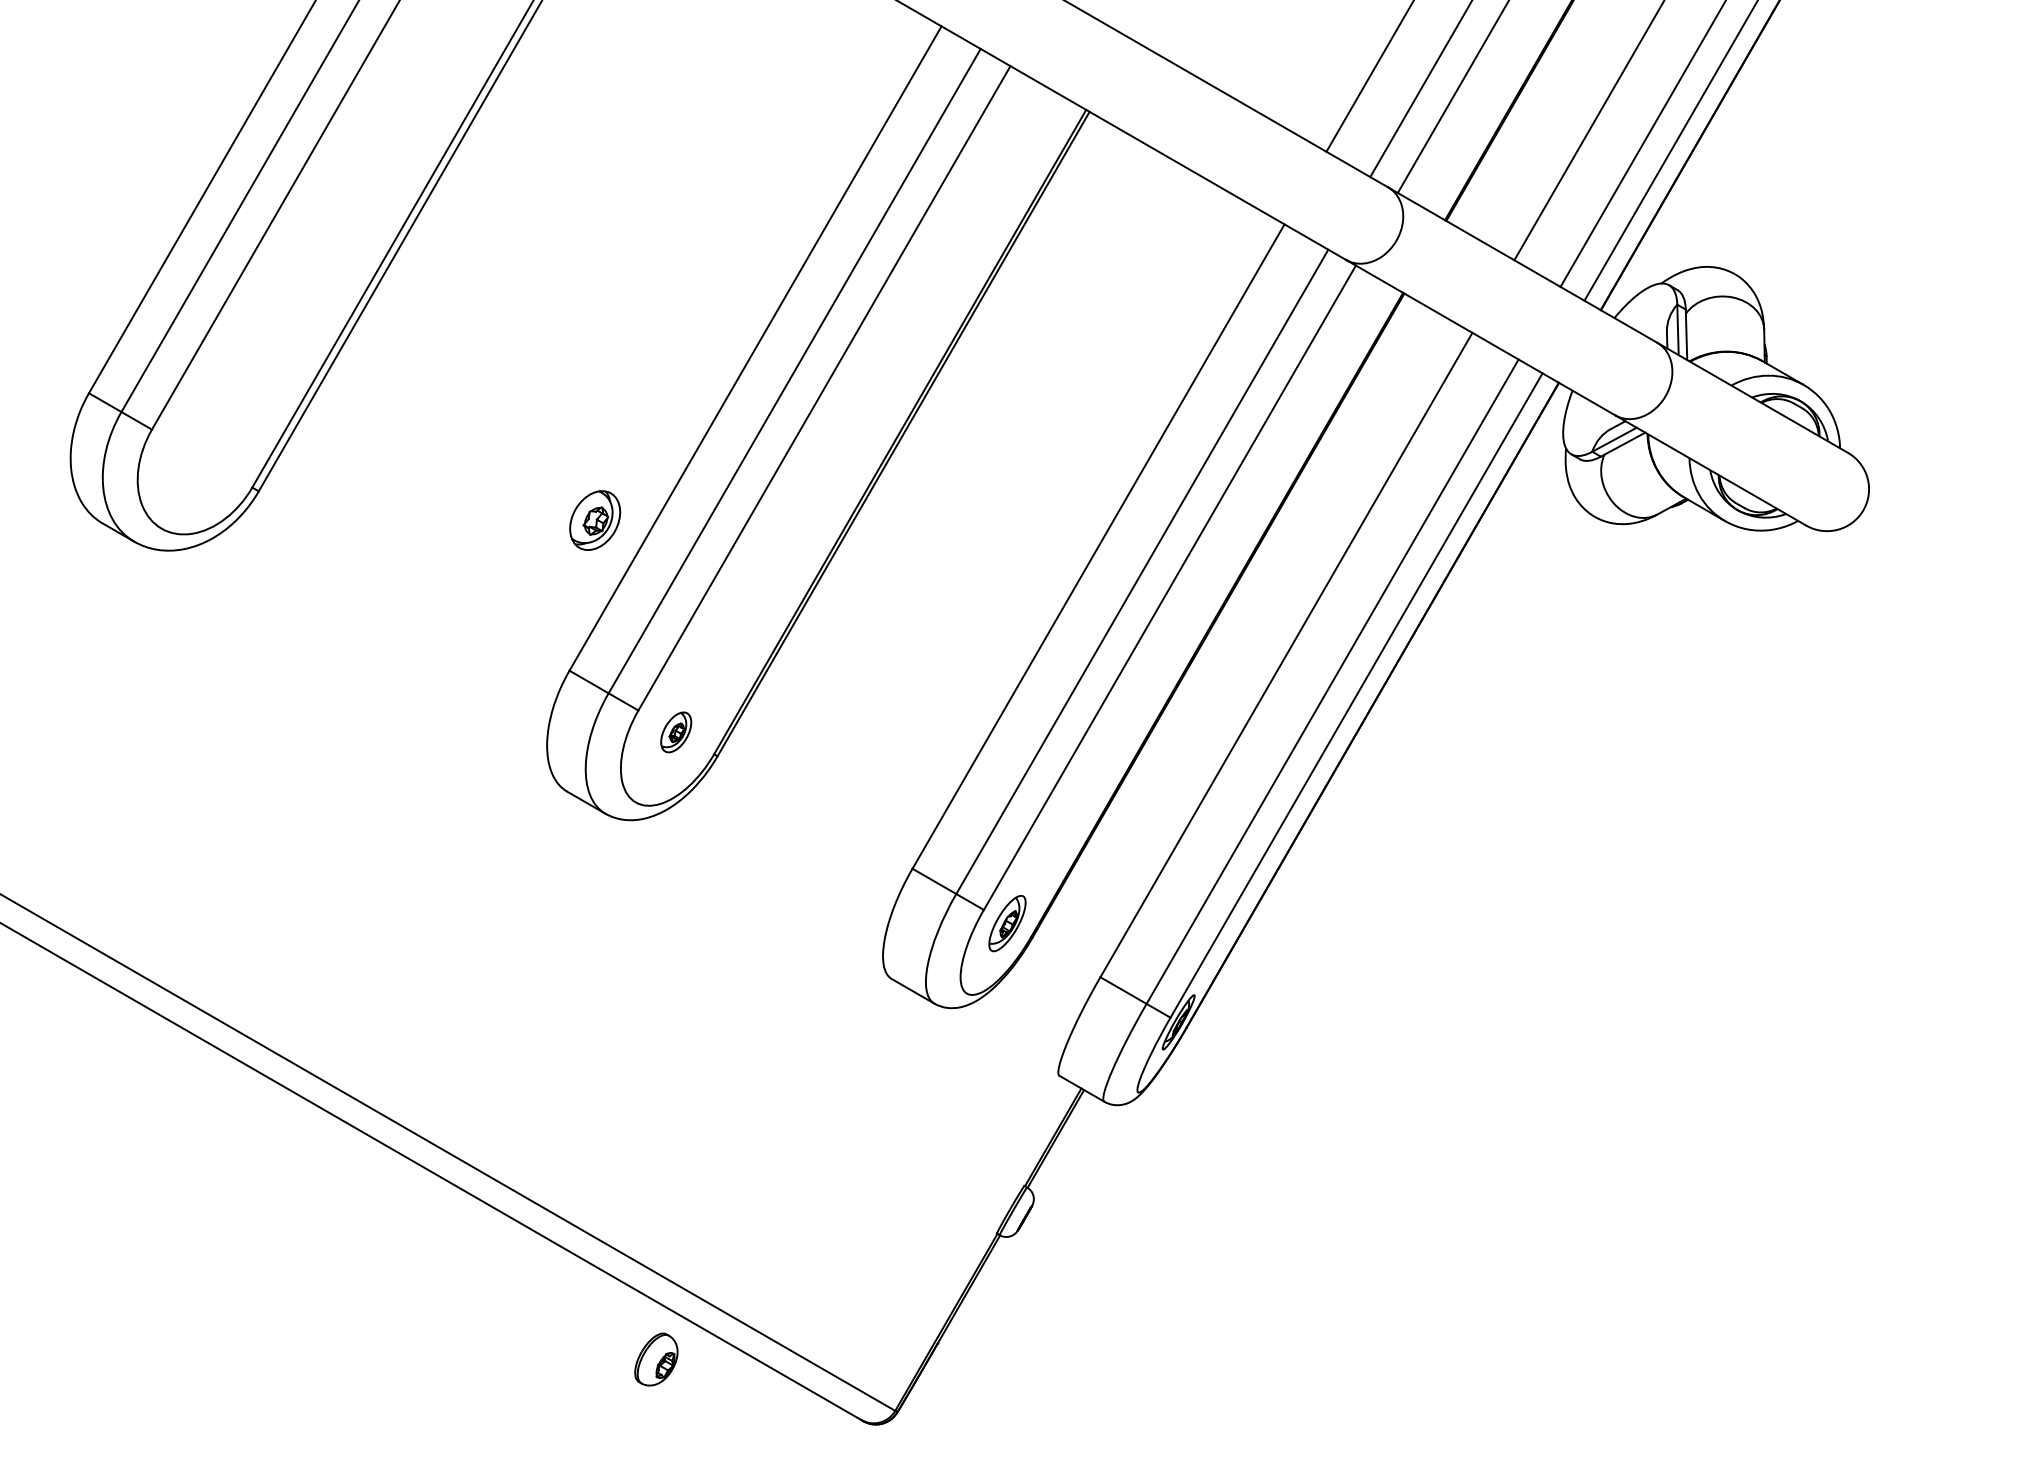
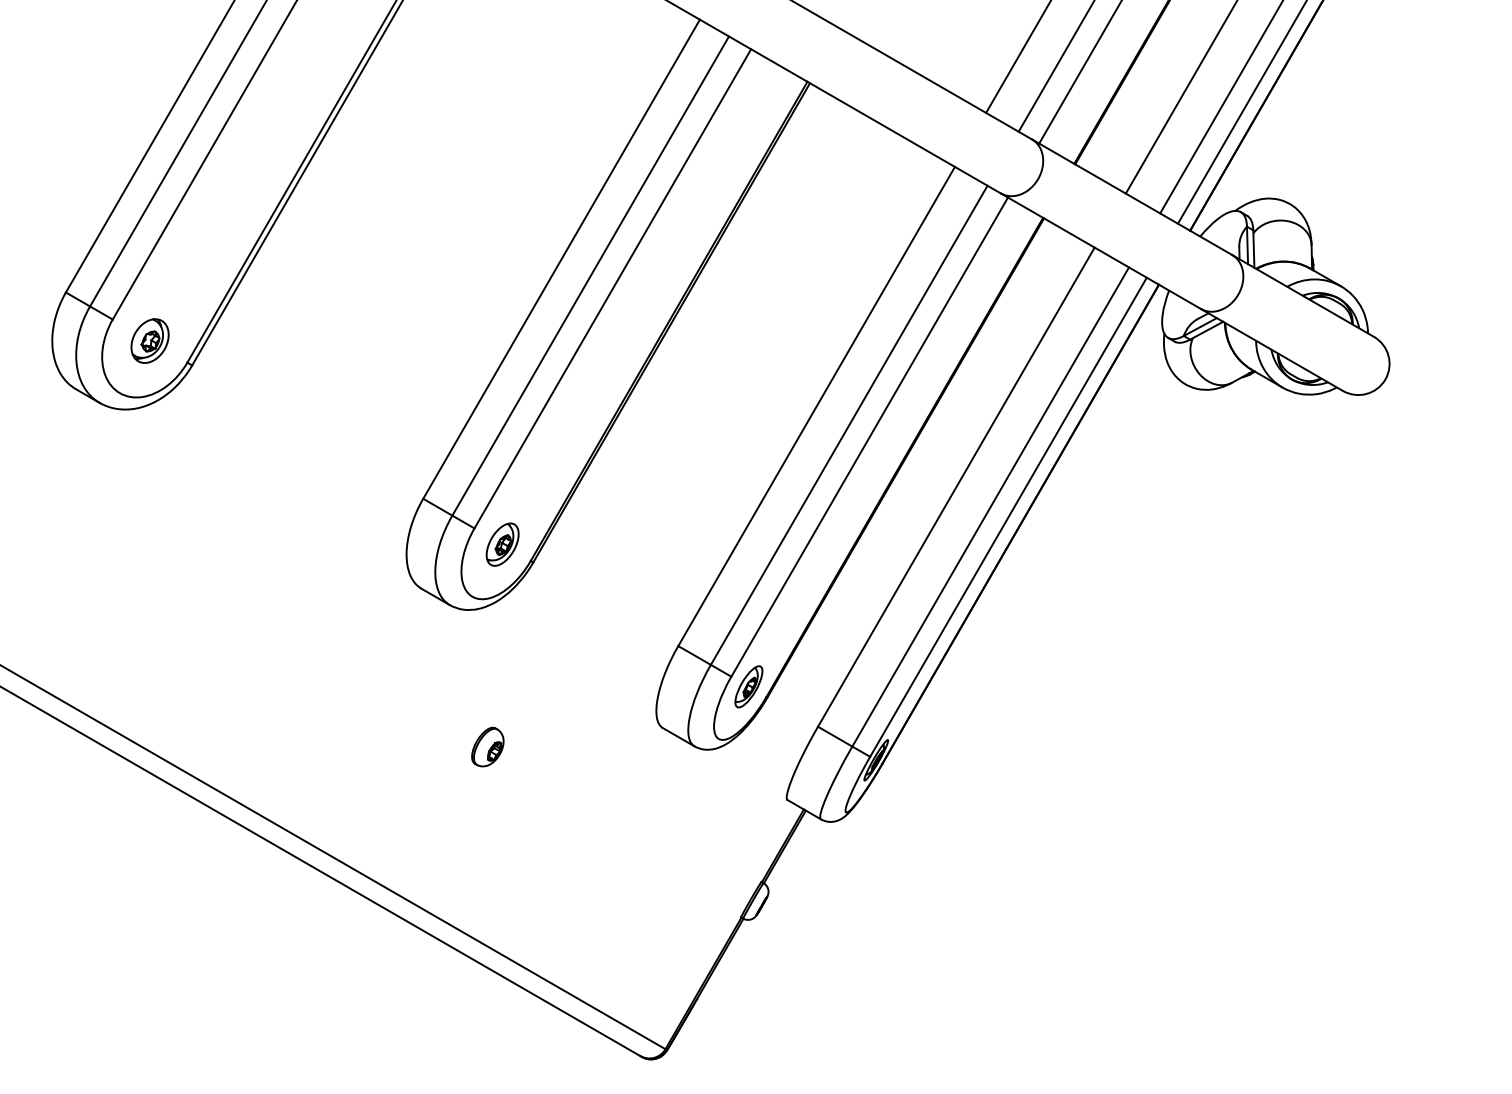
part: (595, 520) -> (150, 341), moved
part: (675, 732) -> (502, 544), size x1.43
part: (656, 1359) -> (487, 747), moved

